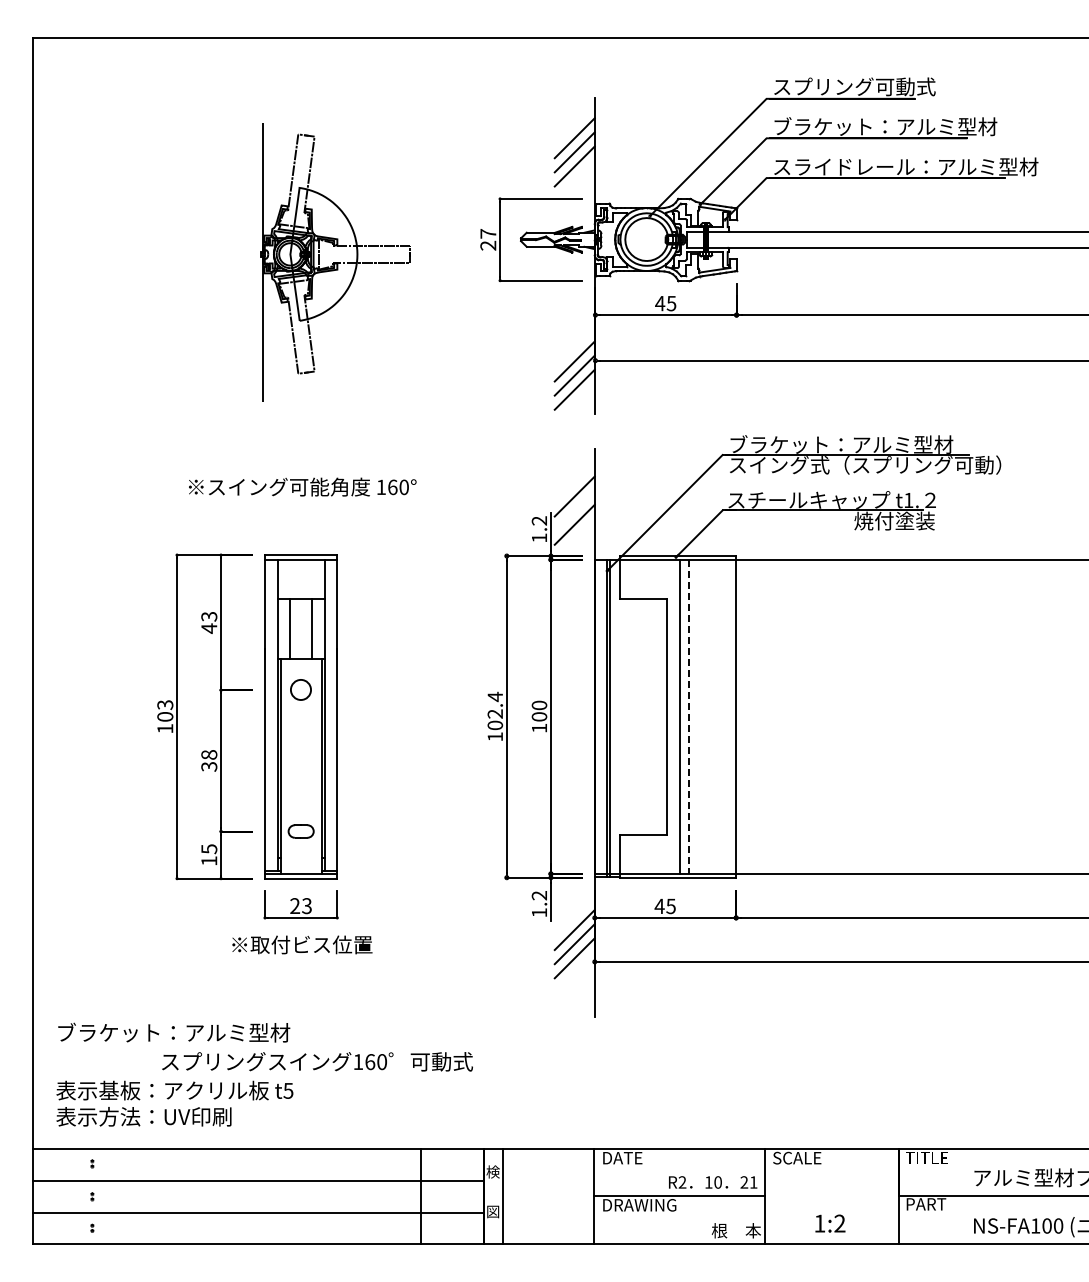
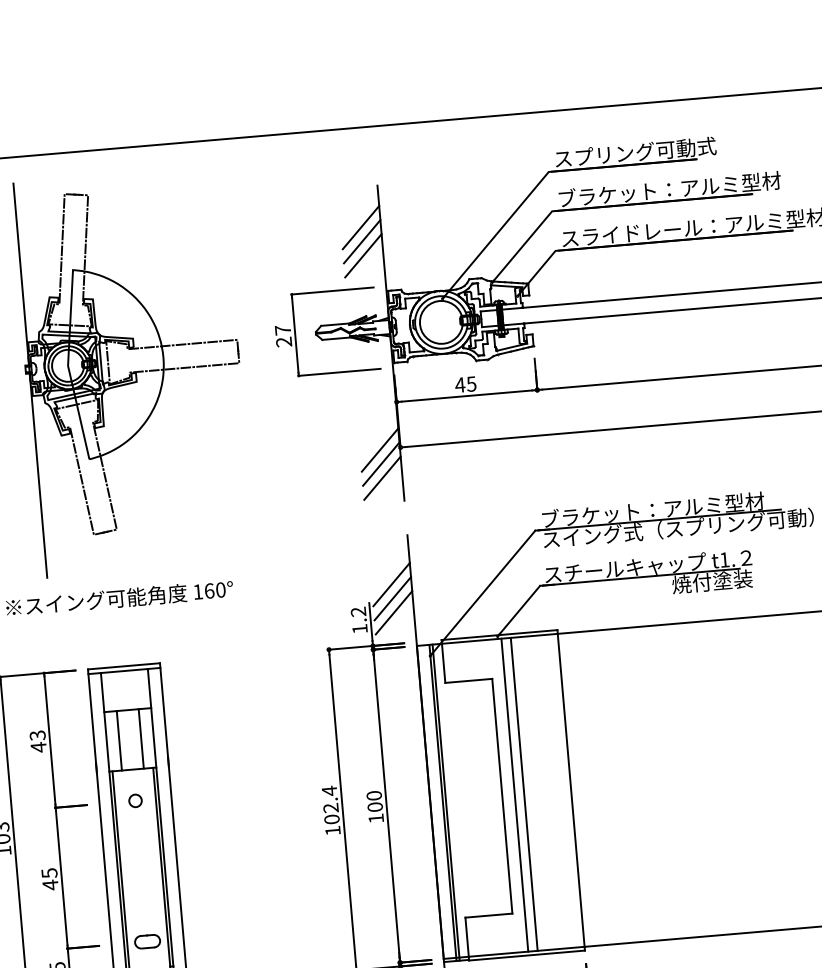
part: (335, 262) -> (133, 371), size x1.43
line: (574, 510) -> (392, 598), added
circle: (301, 690) -> (135, 801), size x0.62
line: (689, 717) -> (524, 794), dashed -> solid
text: (209, 761) -> (50, 879), 38 -> 45

